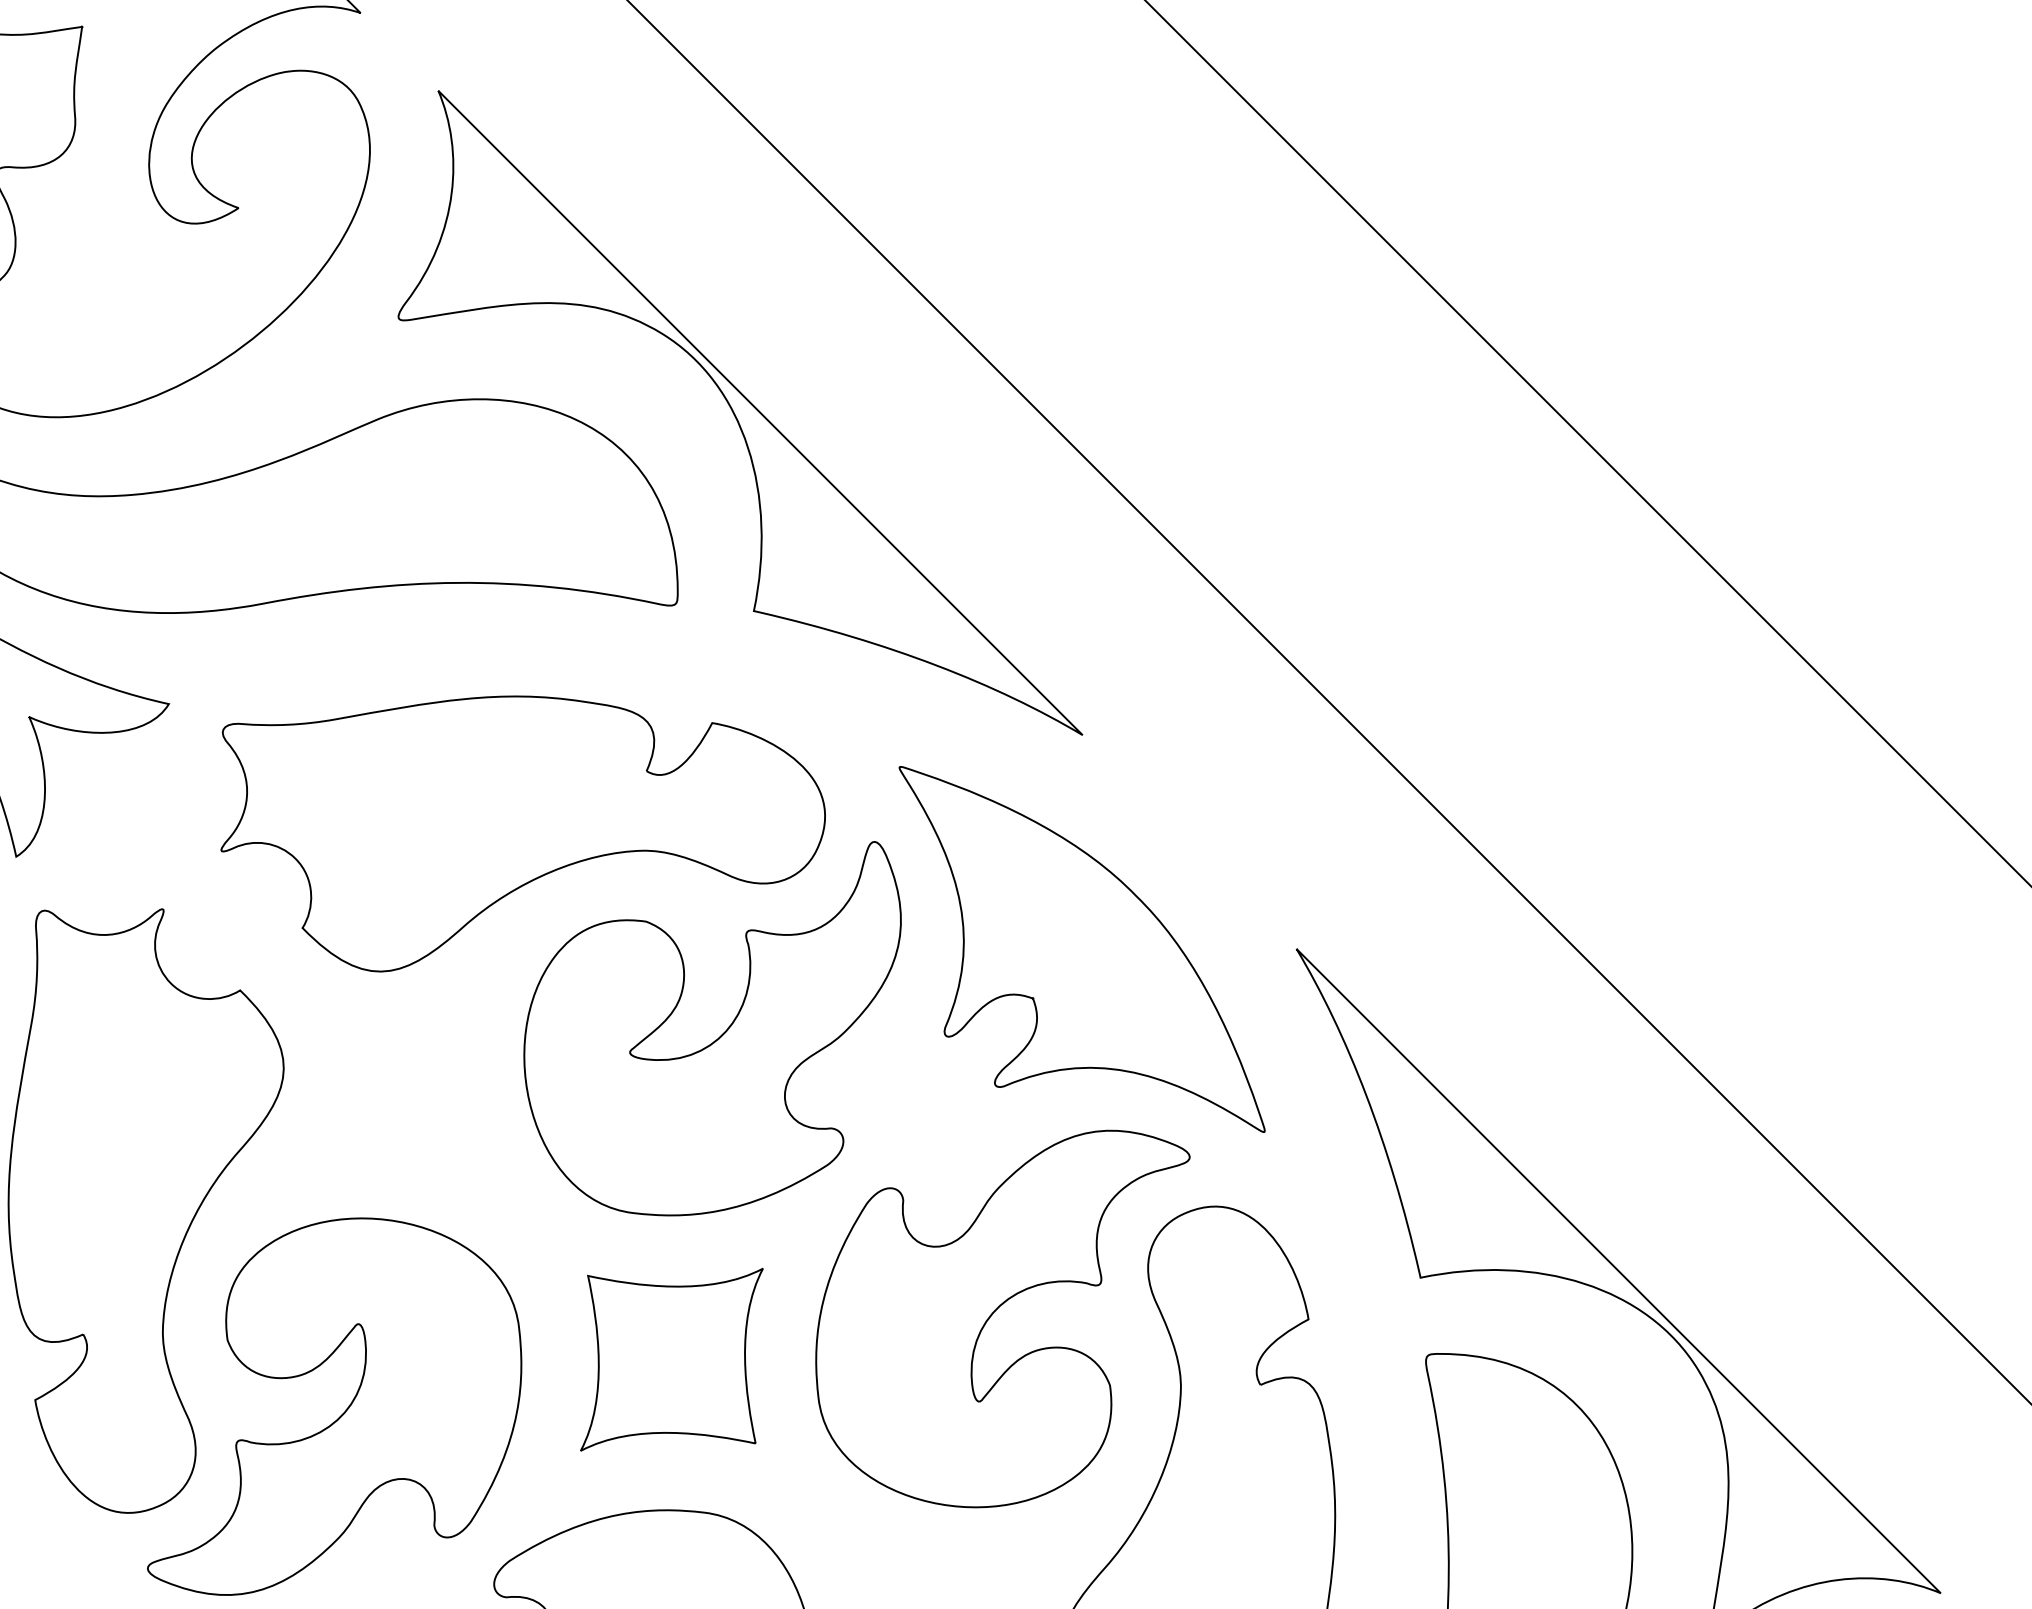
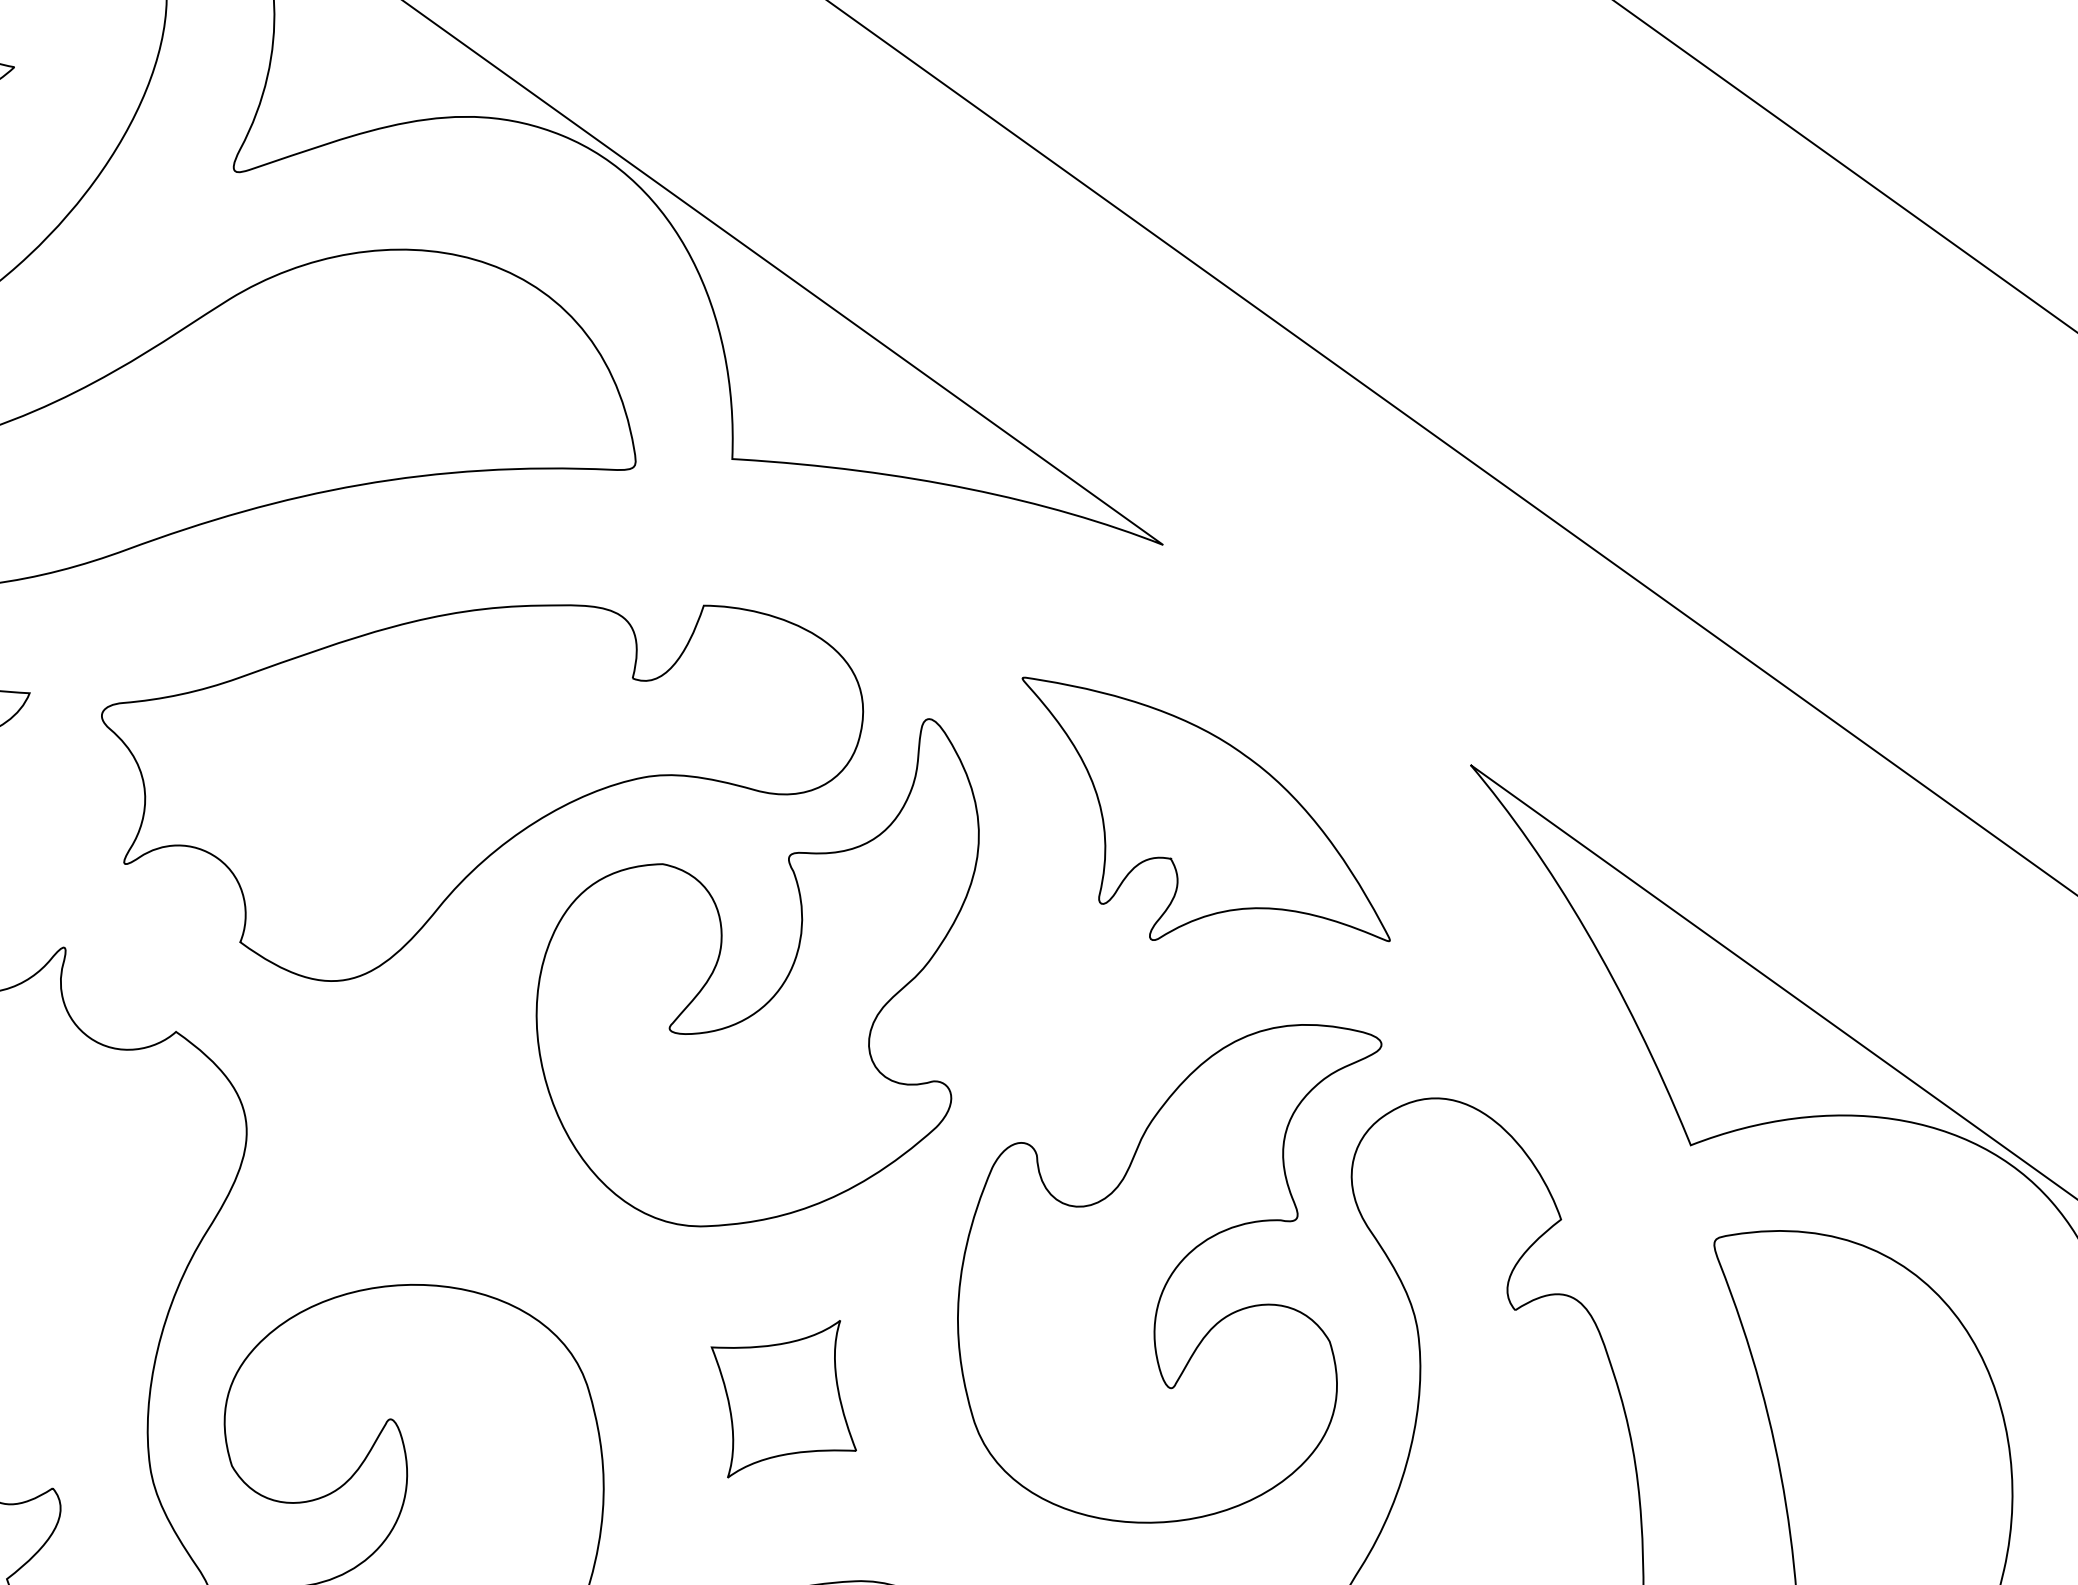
part: (1081, 949) -> (1205, 809), size x0.7
part: (671, 1359) -> (783, 1399), size x0.6

